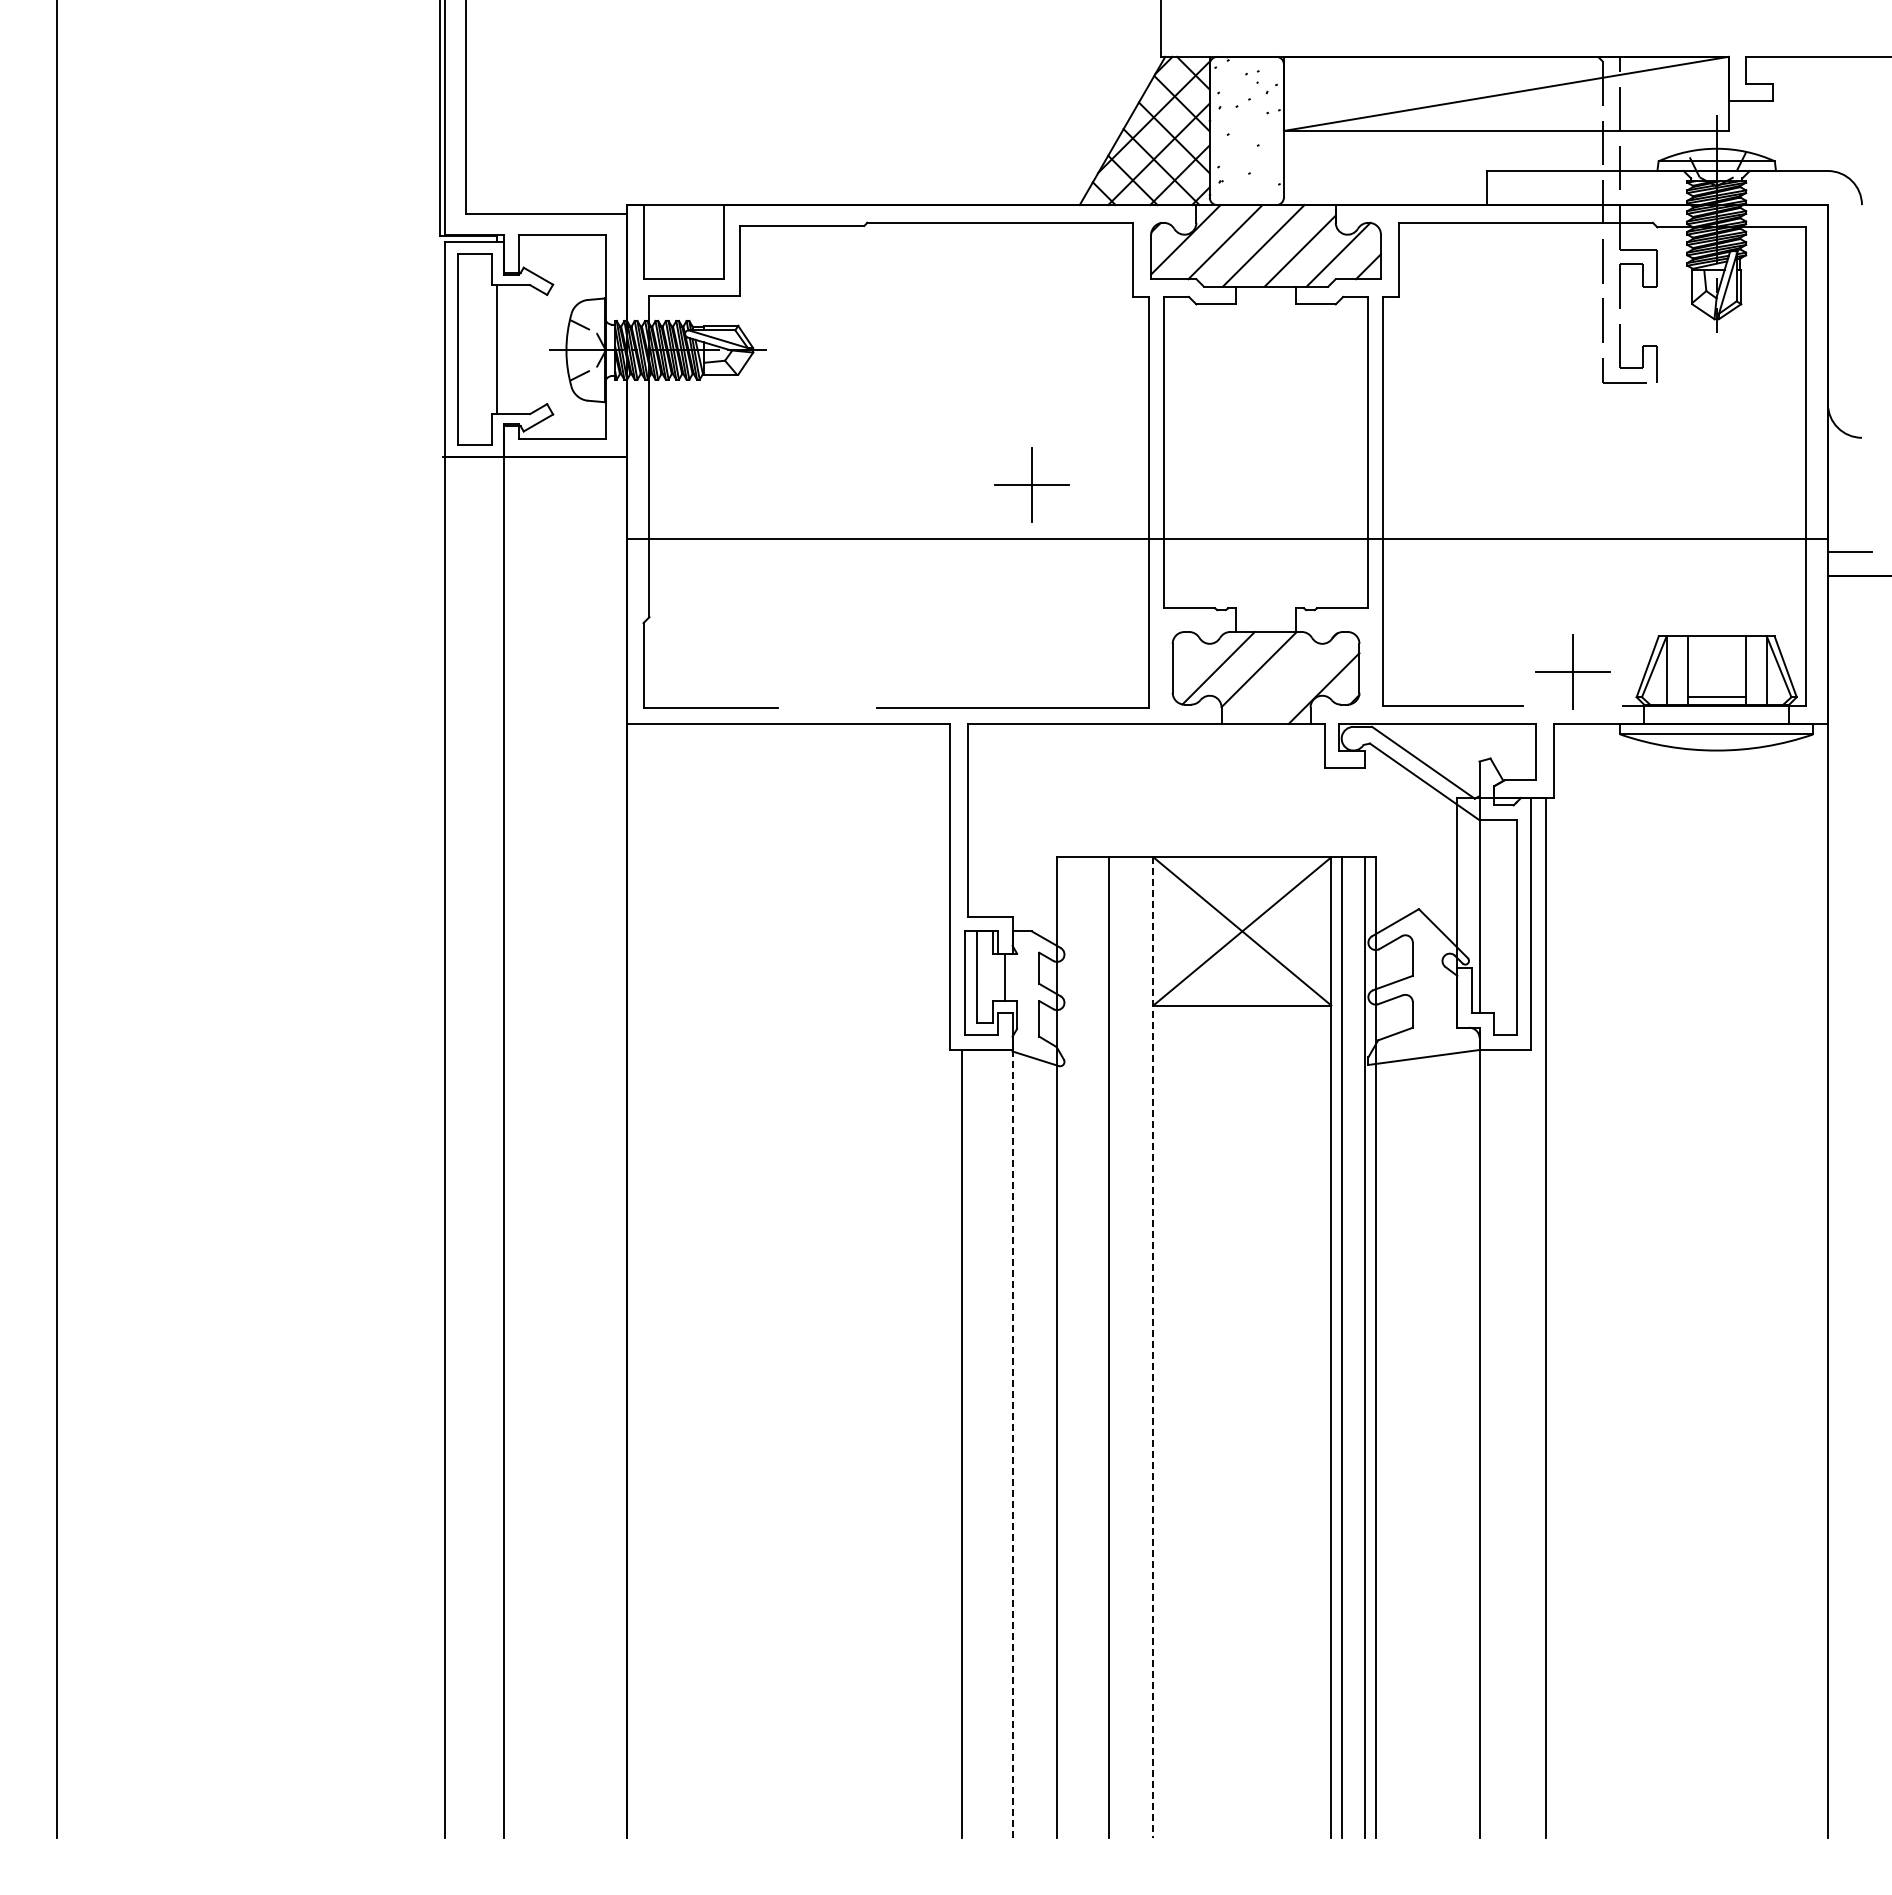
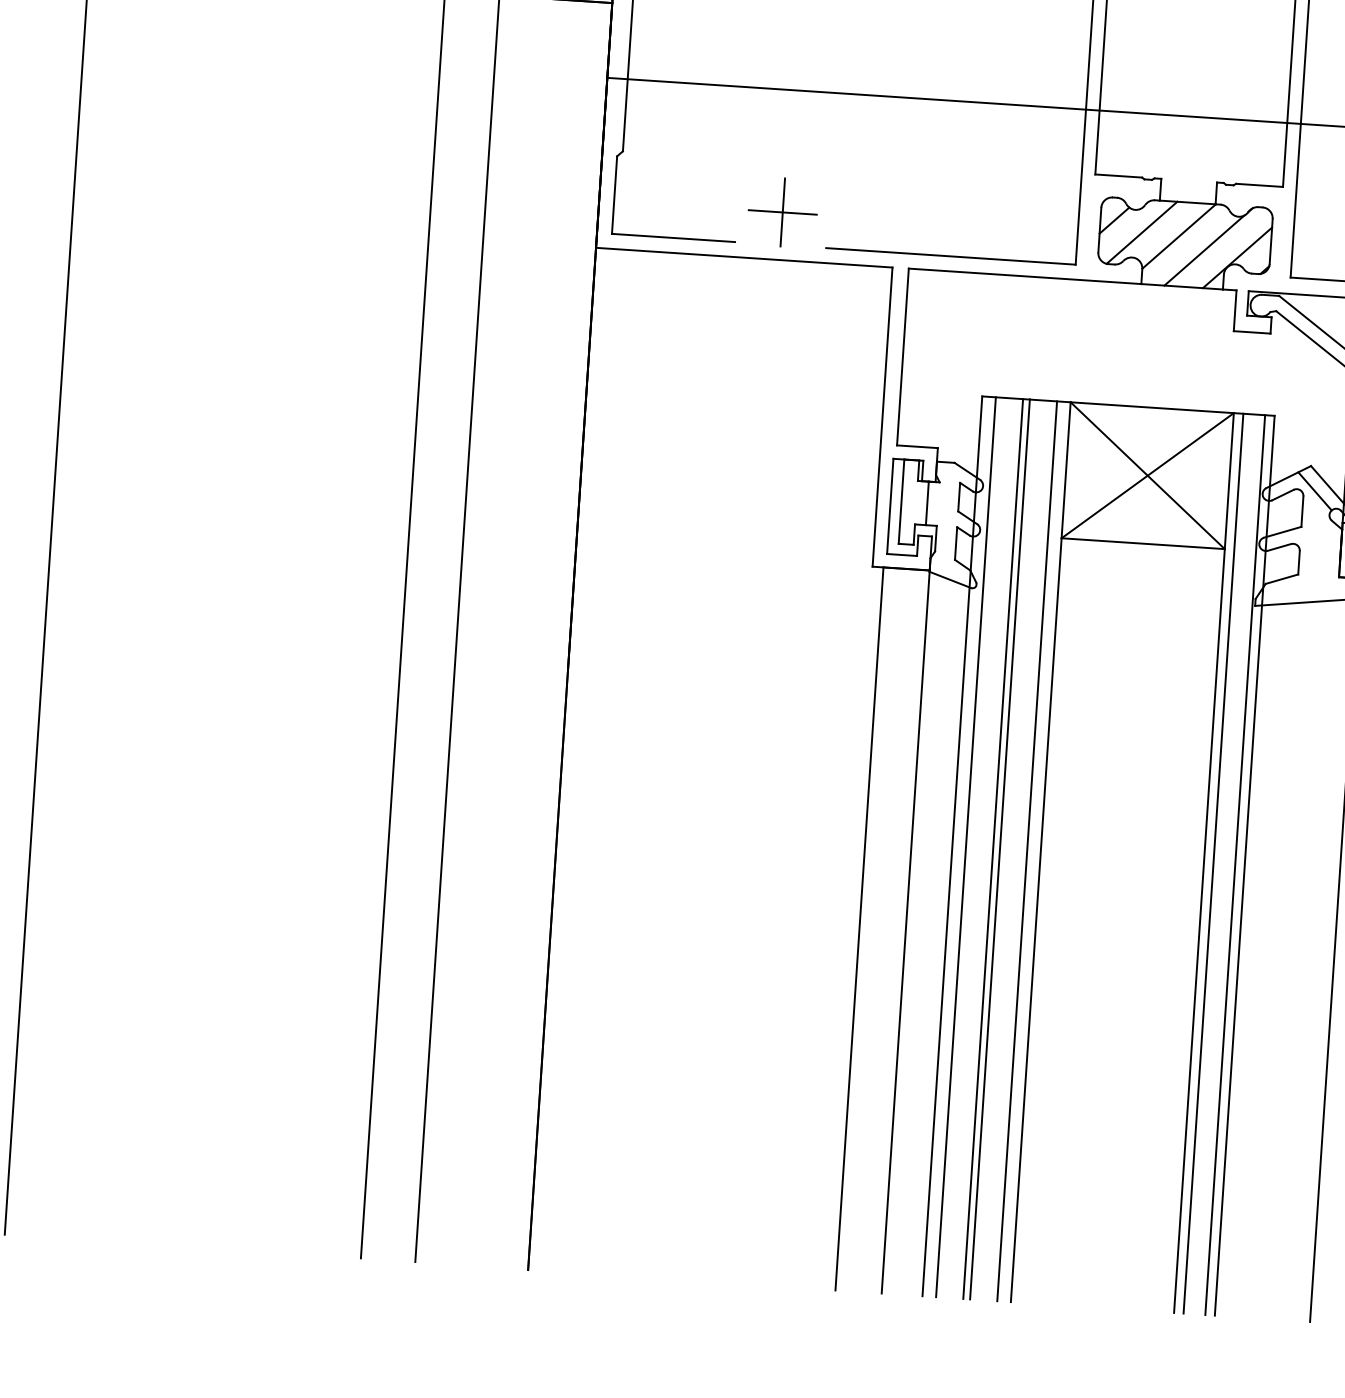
part: (1031, 484) -> (782, 211), moved
line: (1187, 656) -> (1114, 220), added
line: (1287, 682) -> (1204, 250), added
line: (1424, 935) -> (1314, 490), added
line: (1071, 1347) -> (965, 846), added
line: (1101, 1347) -> (993, 848), added
line: (1138, 1347) -> (1027, 851), added
line: (1153, 1348) -> (1040, 852), dashed -> solid
line: (1012, 1444) -> (905, 932), dashed -> solid

